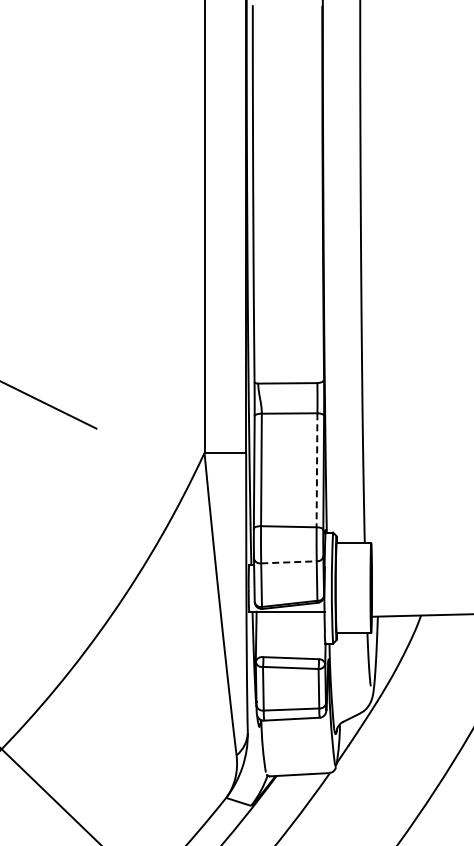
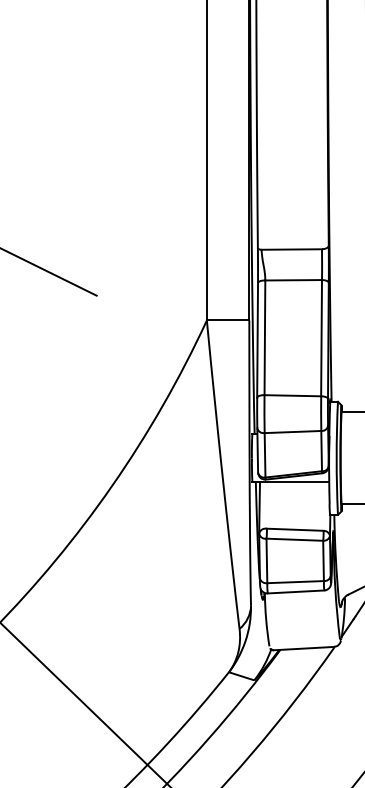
line: (317, 470) -> (322, 338), dashed -> solid
line: (288, 562) -> (292, 432), dashed -> solid

